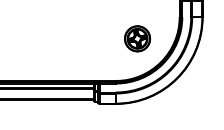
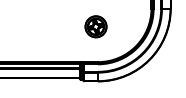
part: (137, 38) -> (95, 26), moved

